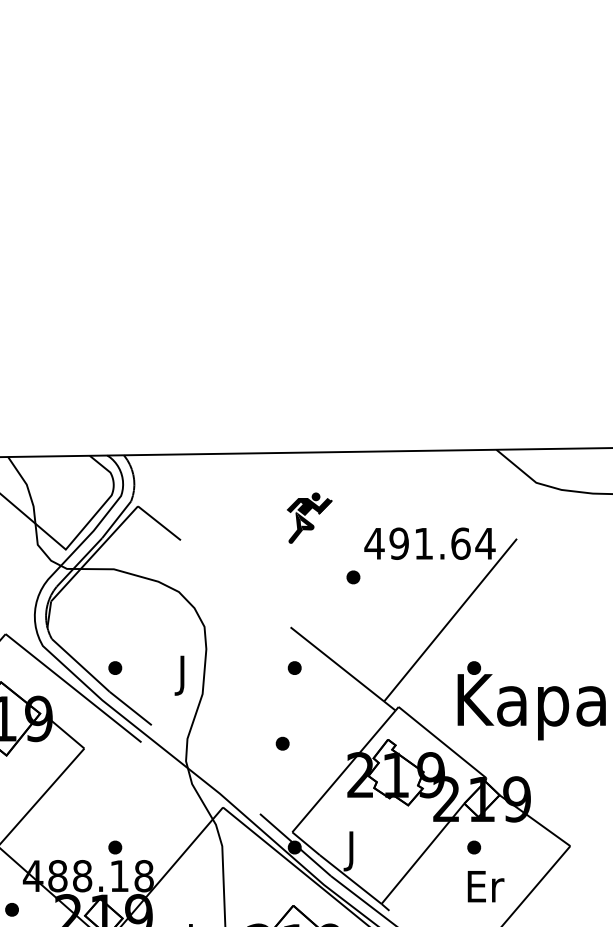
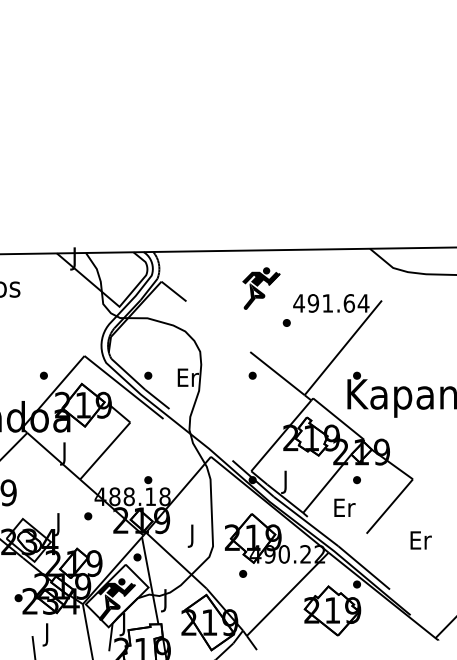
part: (309, 518) -> (261, 288), size x1.43
text: (182, 674) -> (187, 379), J -> Er
part: (282, 743) -> (245, 419), removed
text: (485, 886) -> (344, 507), moved

